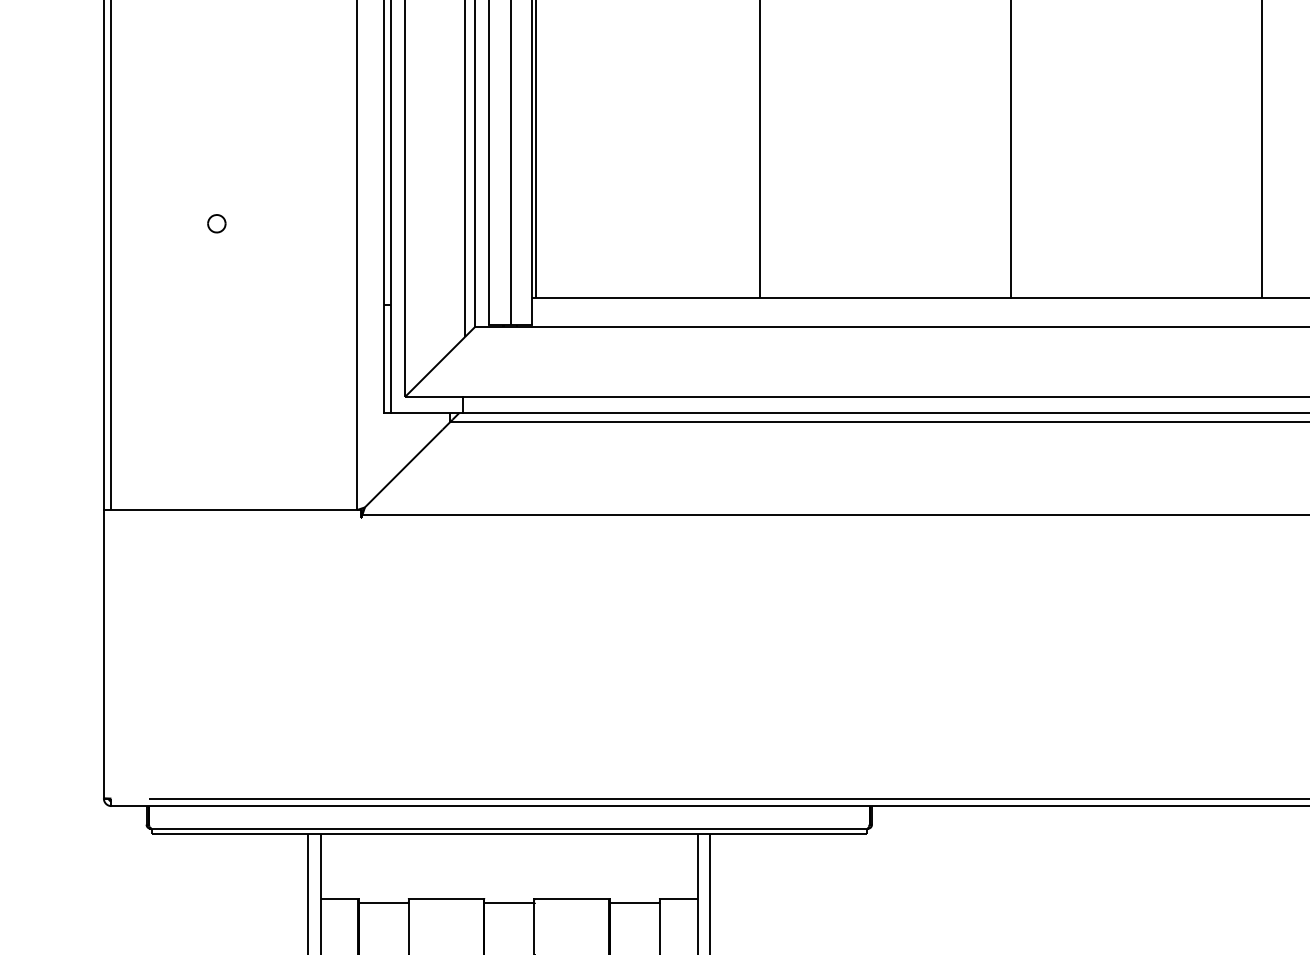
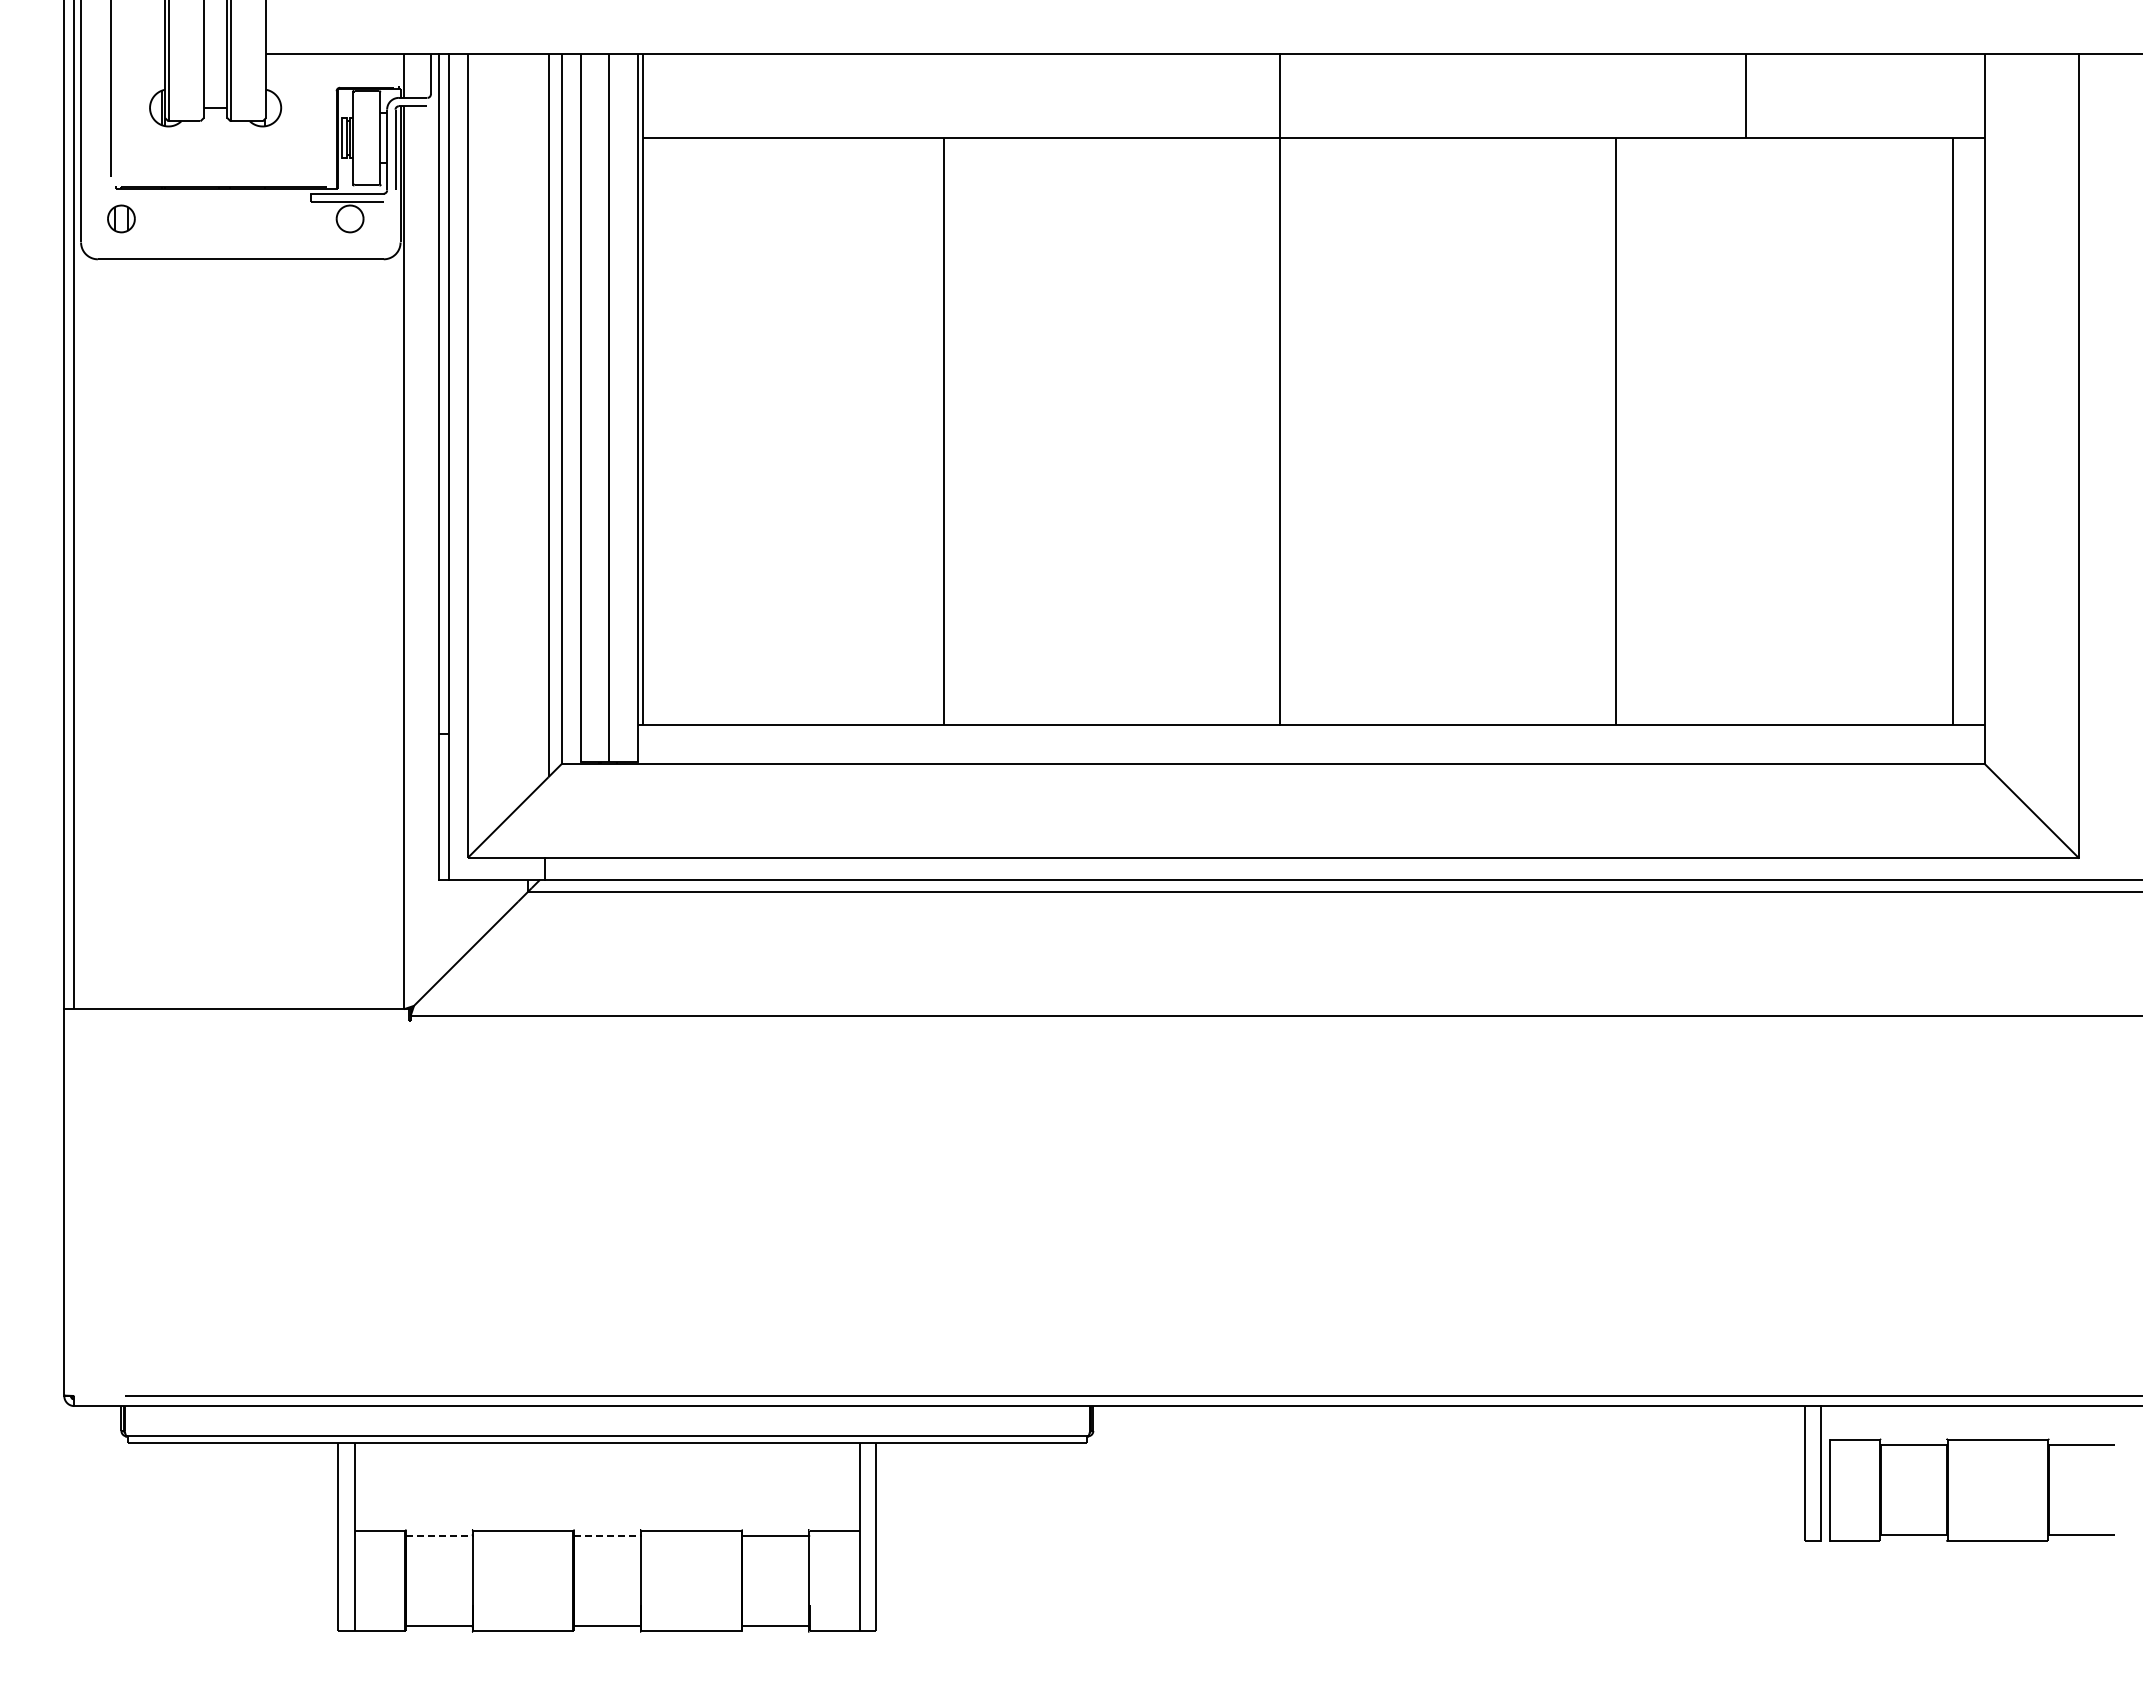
part: (216, 223) -> (215, 625), removed
line: (383, 902) -> (439, 1535), solid -> dashed
line: (509, 902) -> (607, 1535), solid -> dashed

